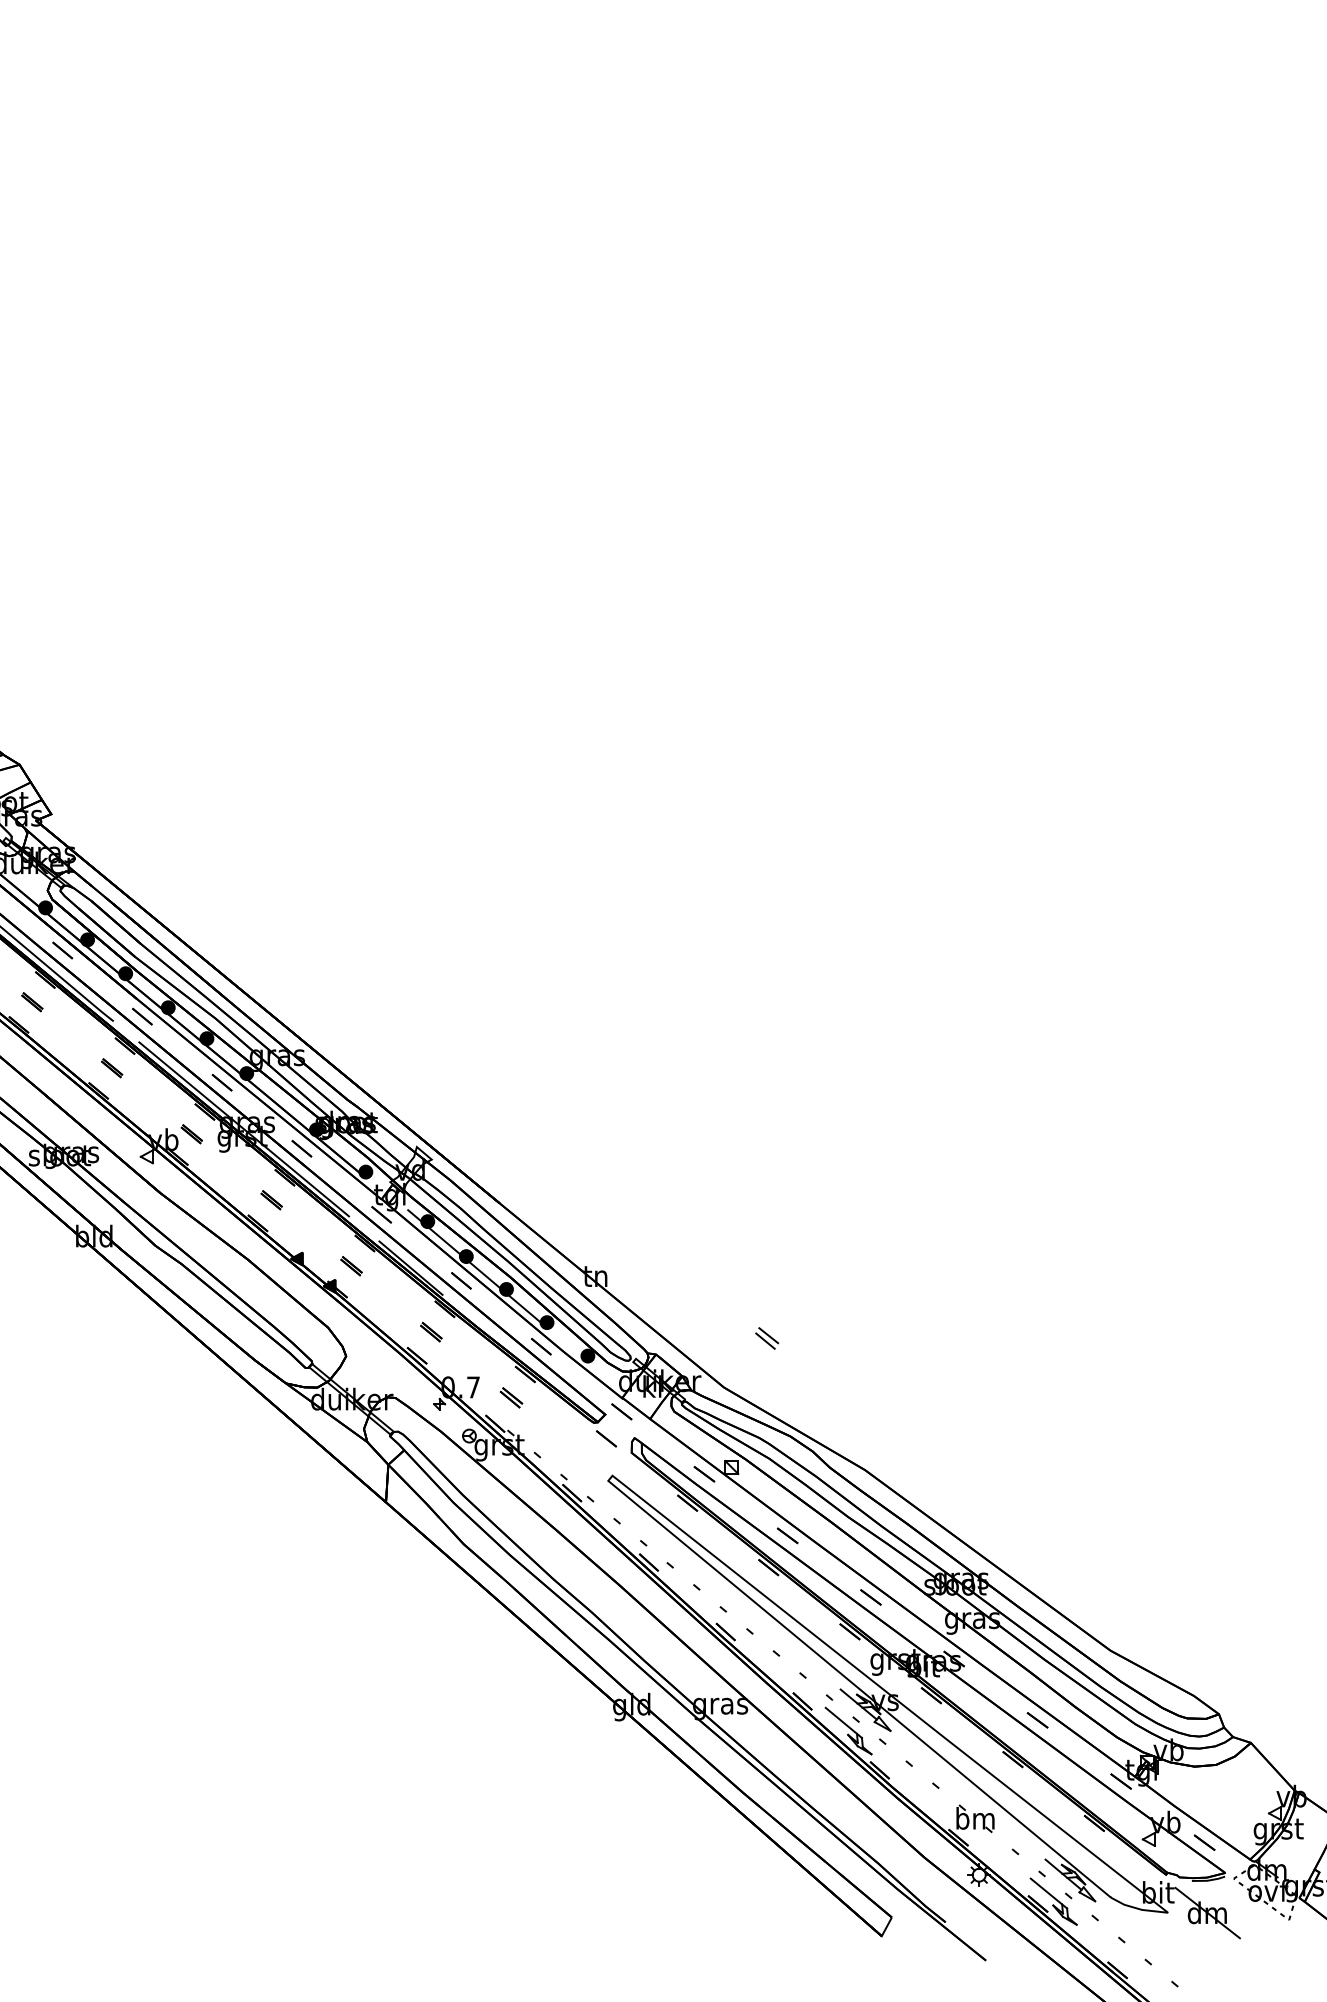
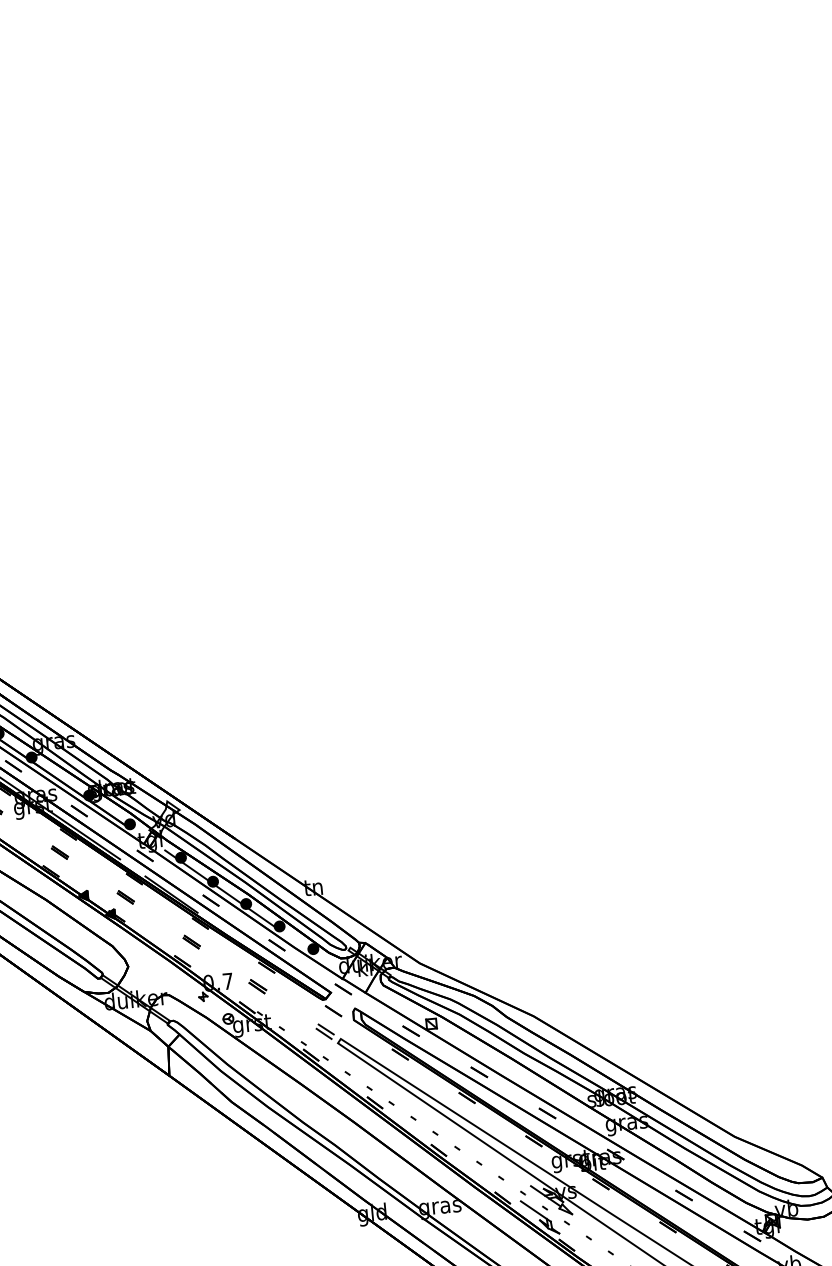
part: (767, 1338) -> (325, 1031), moved

